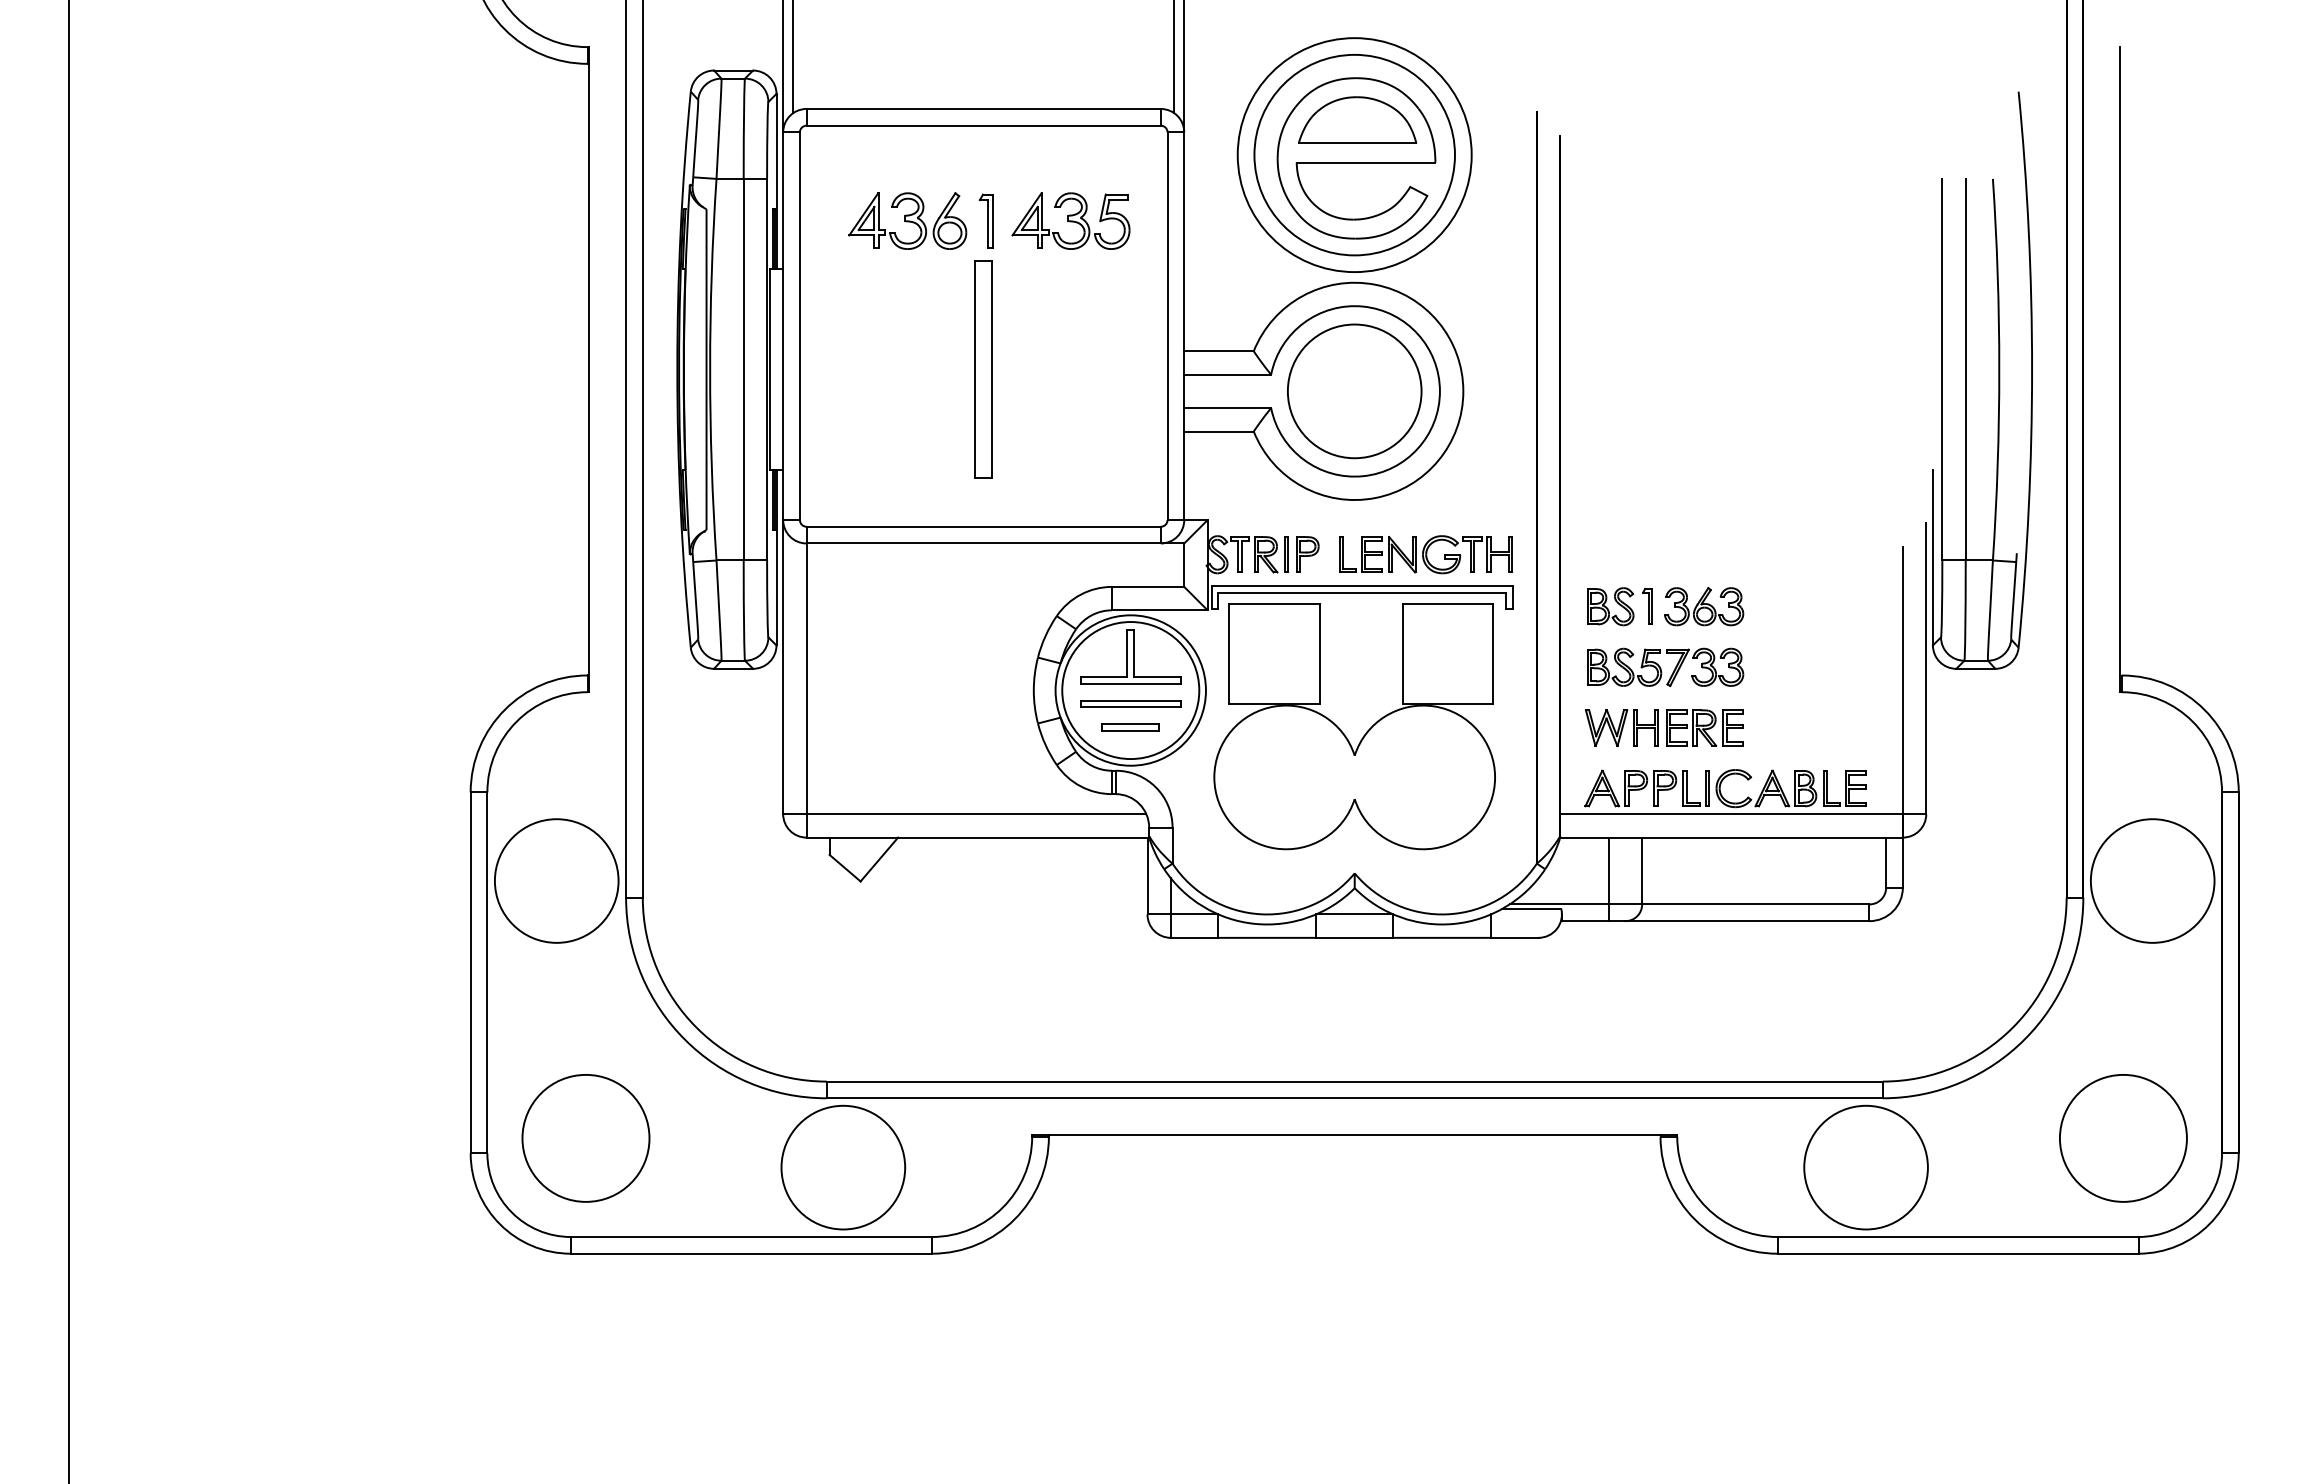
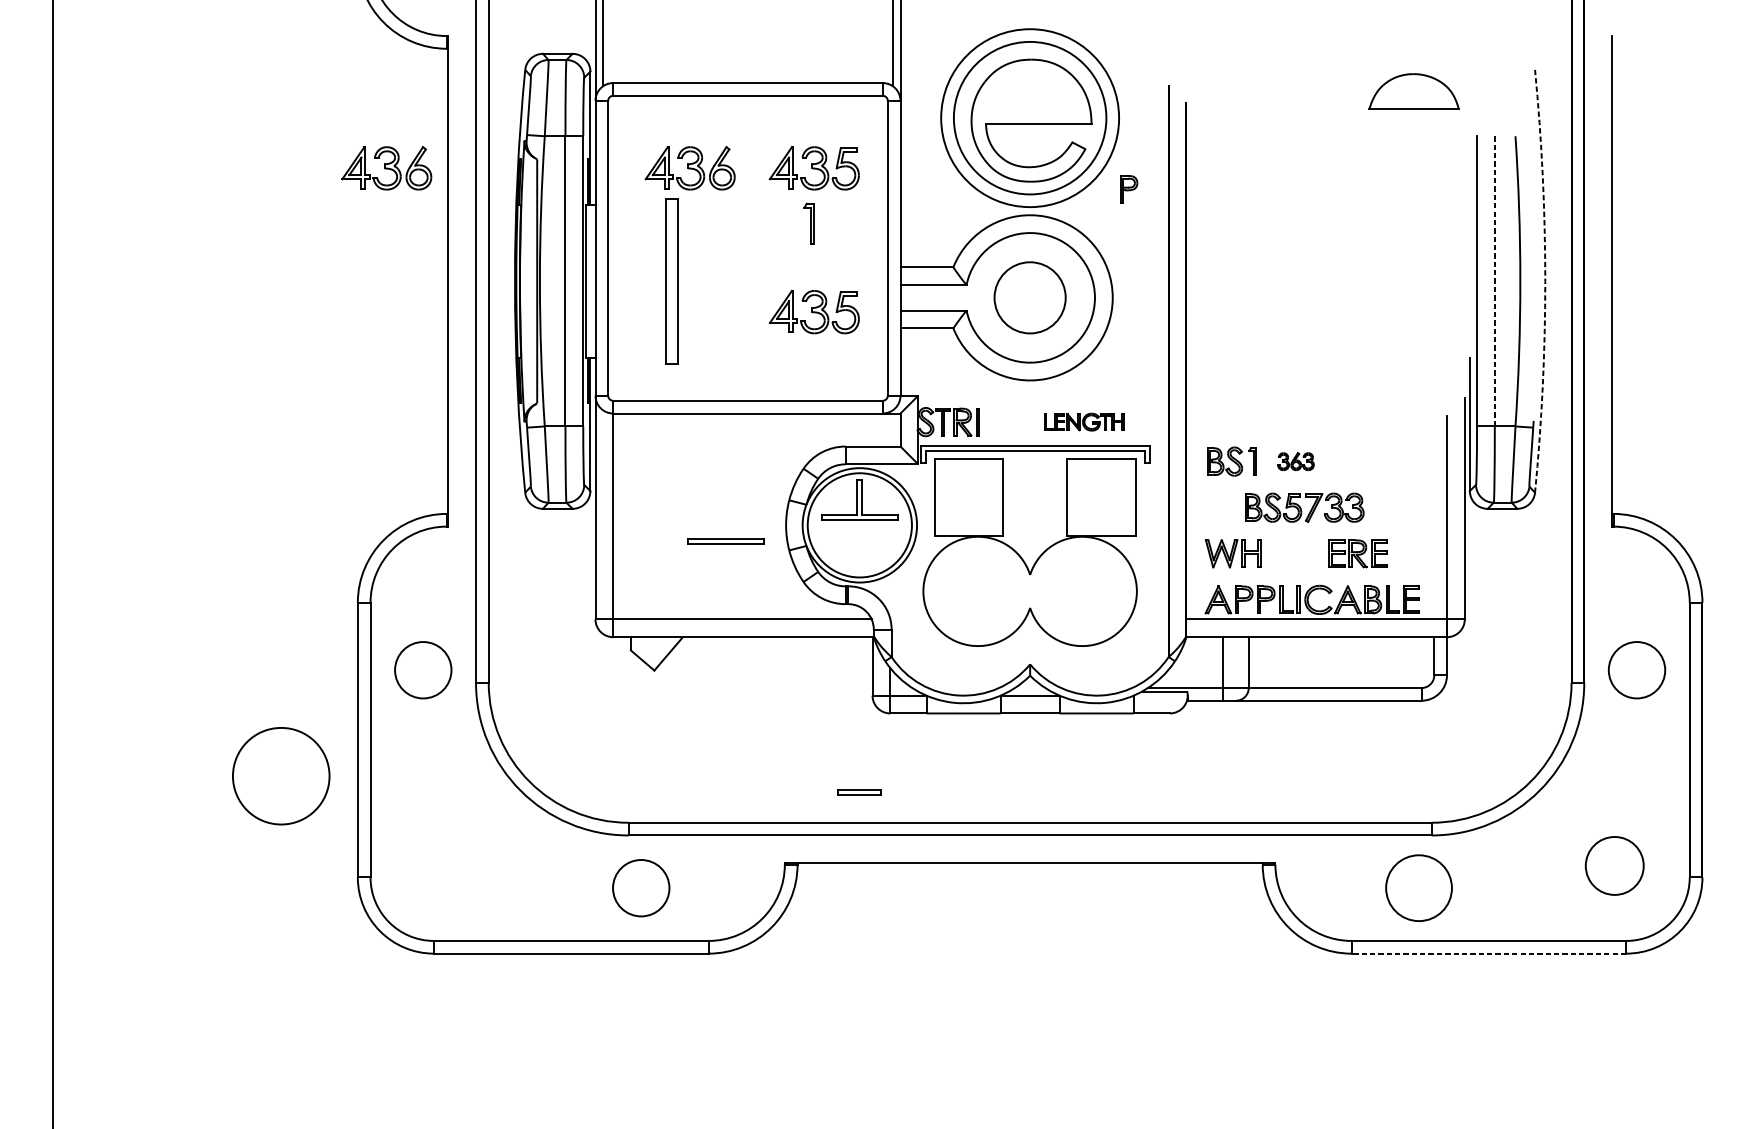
part: (1357, 119) -> (1414, 91), moved
part: (508, 220) -> (386, 167), added
part: (985, 220) -> (808, 223), moved
part: (983, 369) -> (671, 281), moved
line: (1965, 369) -> (1494, 281), solid -> dashed
arc: (2032, 369) -> (1545, 281), solid -> dashed
circle: (1354, 391) -> (1029, 297), size x0.7
part: (1070, 409) -> (813, 311), added
part: (1307, 554) -> (1128, 189), moved
part: (1425, 554) -> (1083, 421), size x0.6
part: (1704, 606) -> (1296, 461), size x0.6
part: (1665, 667) -> (1304, 507), moved
part: (1130, 703) -> (725, 541), moved
part: (1130, 727) -> (859, 792), moved
part: (1704, 727) -> (1357, 553), moved
circle: (556, 880) -> (423, 669), size x0.6
circle: (2152, 880) -> (1636, 669), size x0.6
circle: (2122, 1137) -> (1614, 865), size x0.6
circle: (585, 1138) -> (280, 776), moved
circle: (843, 1167) -> (641, 888), size x0.6
circle: (1865, 1167) -> (1418, 888), size x0.7
line: (1957, 1253) -> (1488, 953), solid -> dashed

